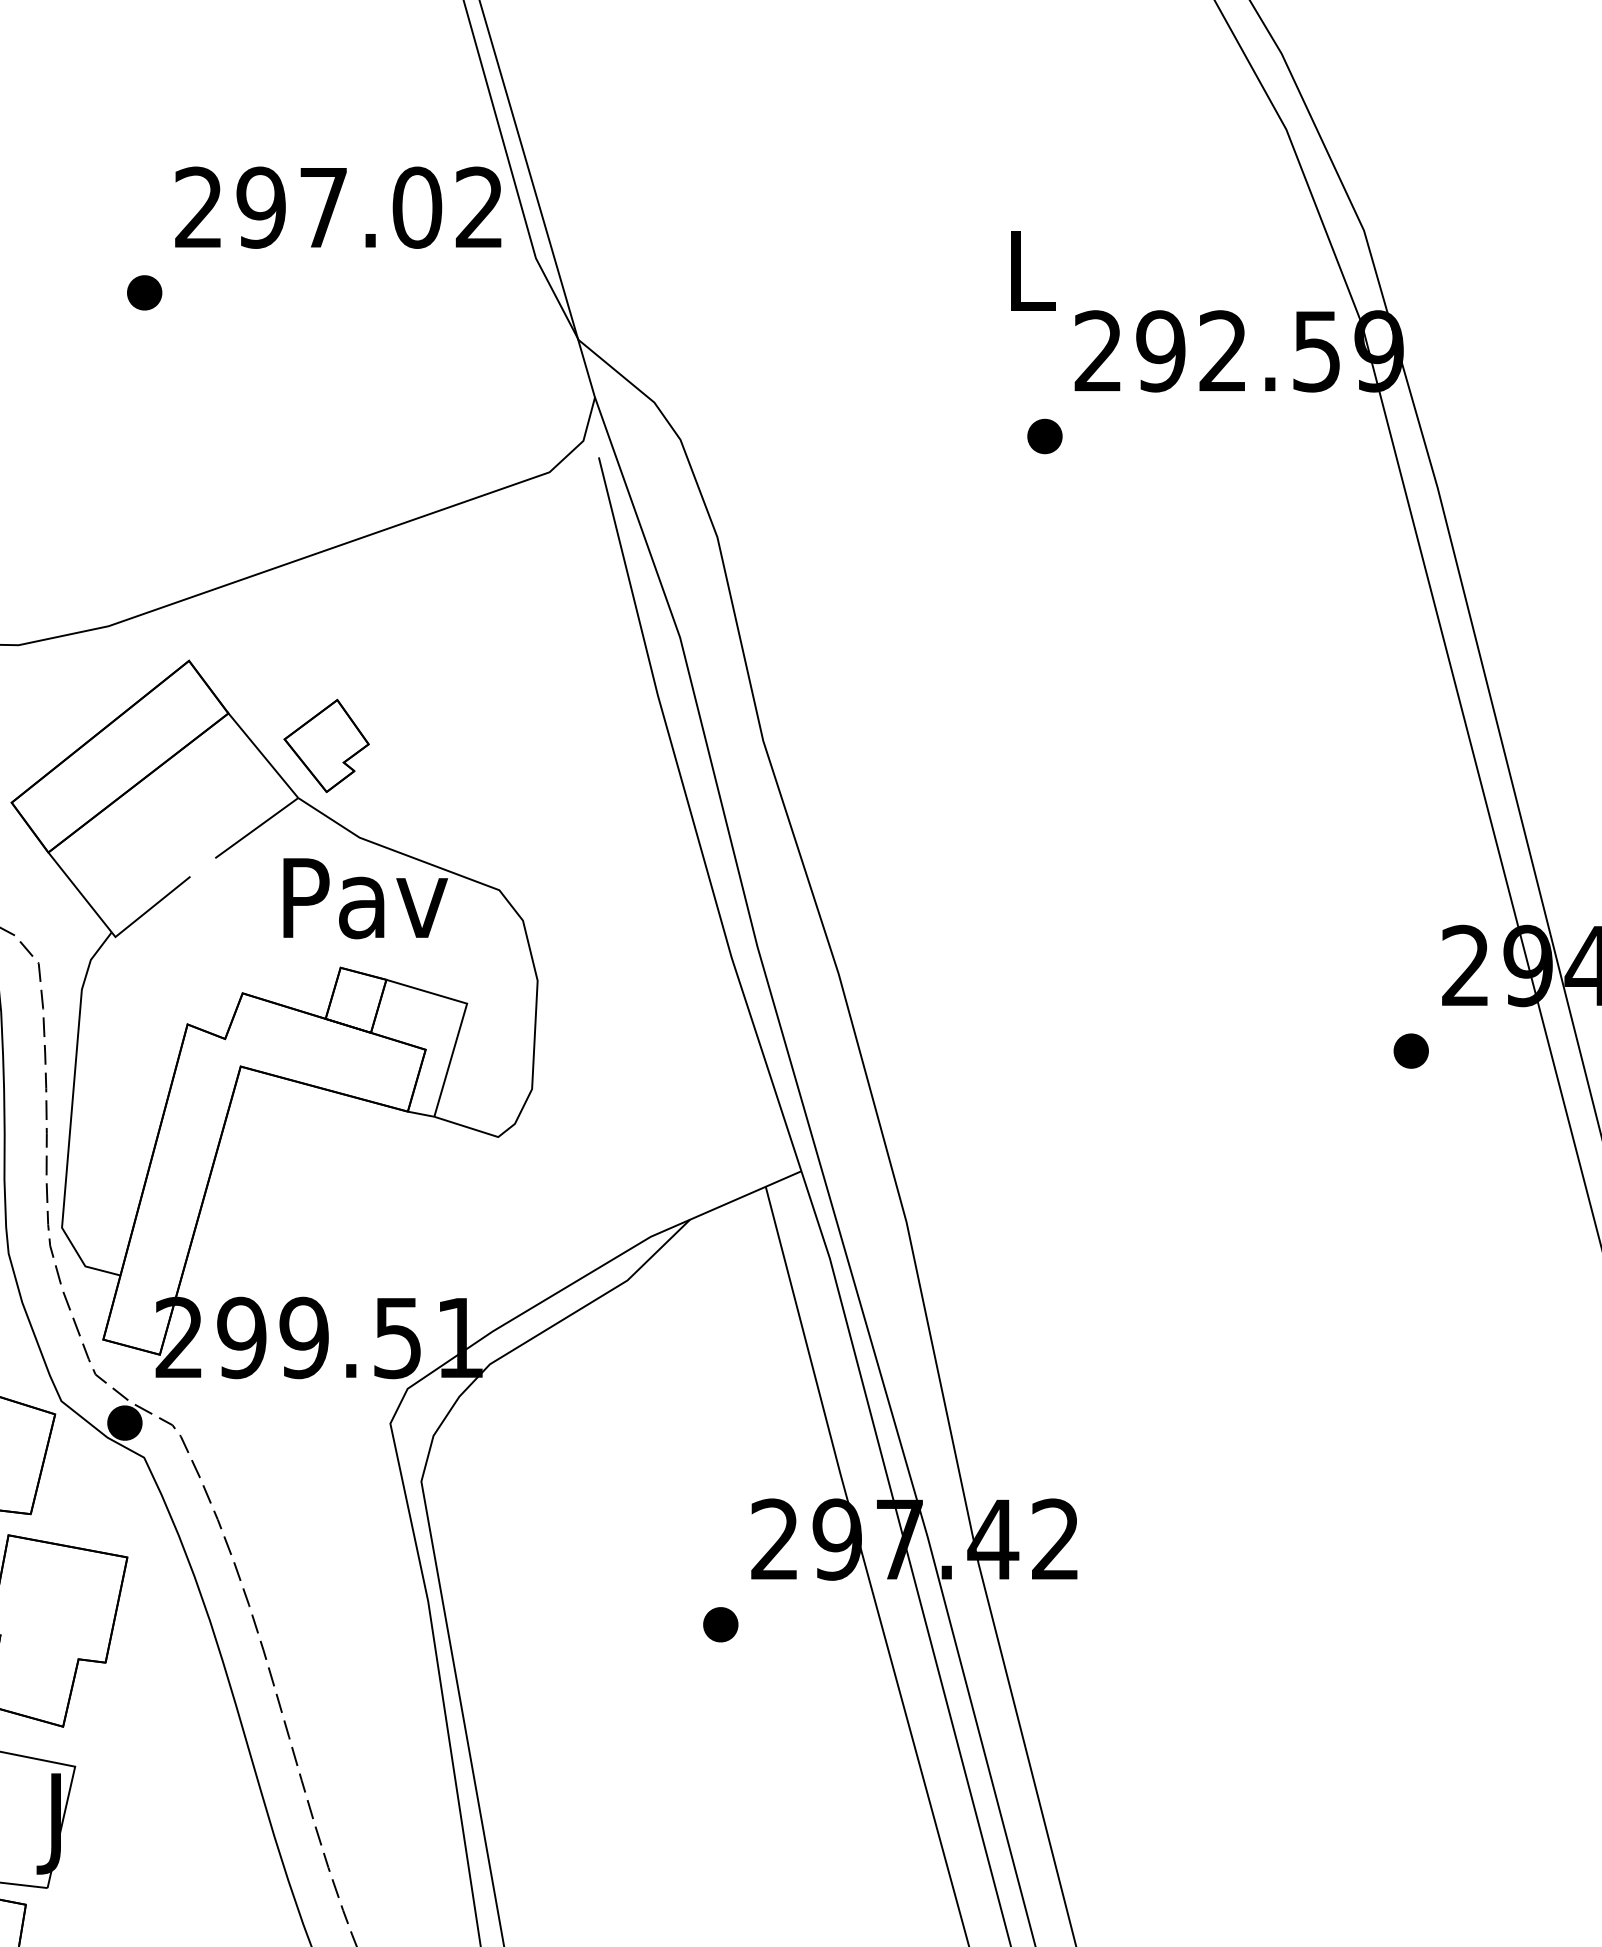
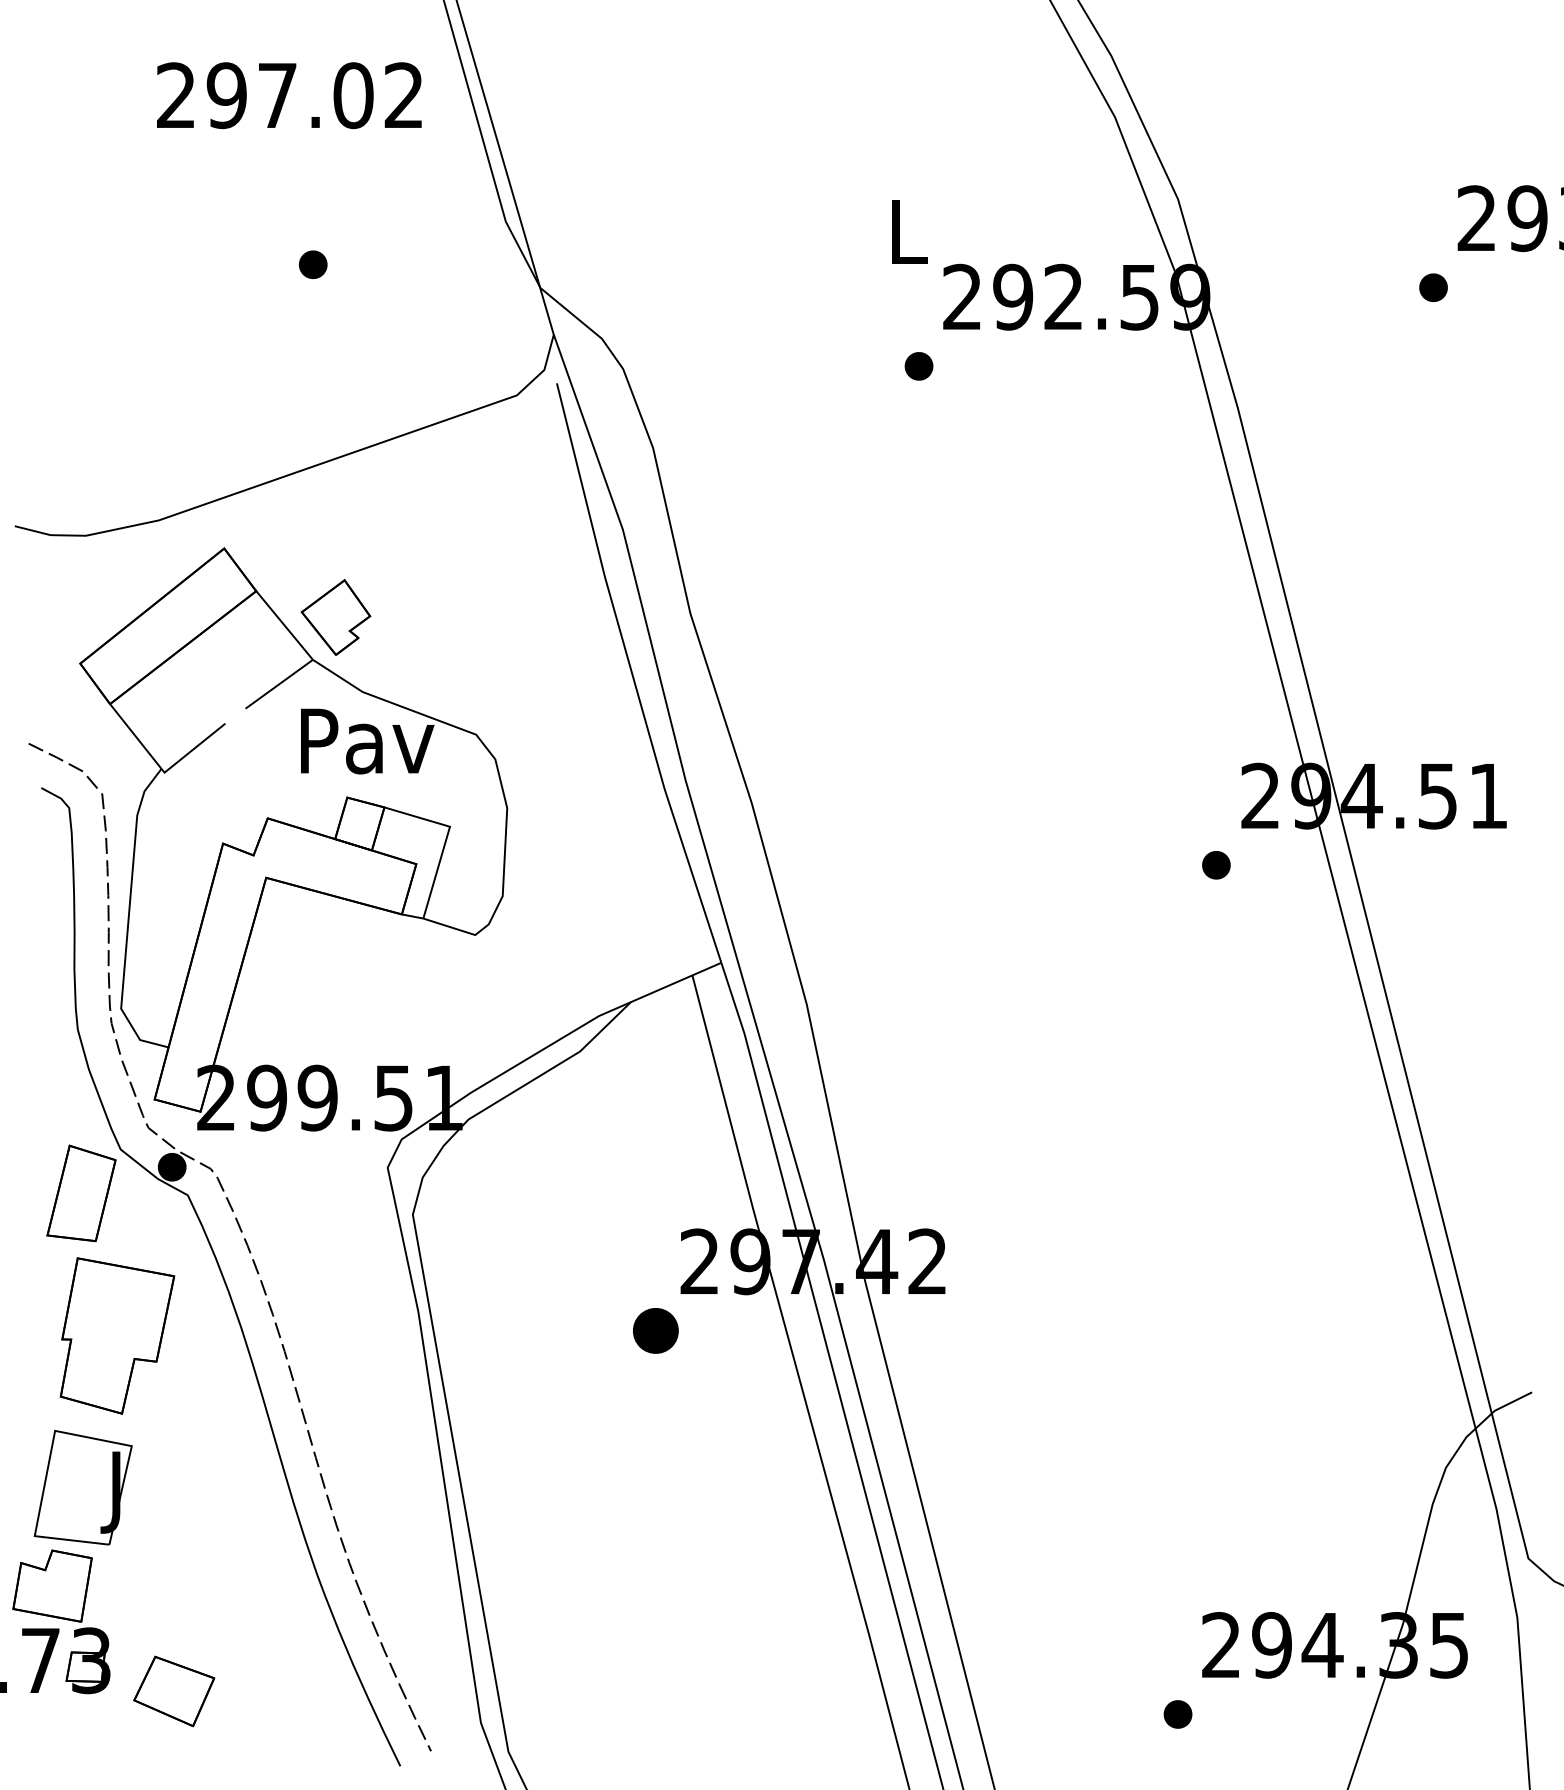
text: (338, 207) -> (289, 95), moved
part: (145, 292) -> (313, 264), moved
part: (720, 1624) -> (655, 1330), size x1.6

